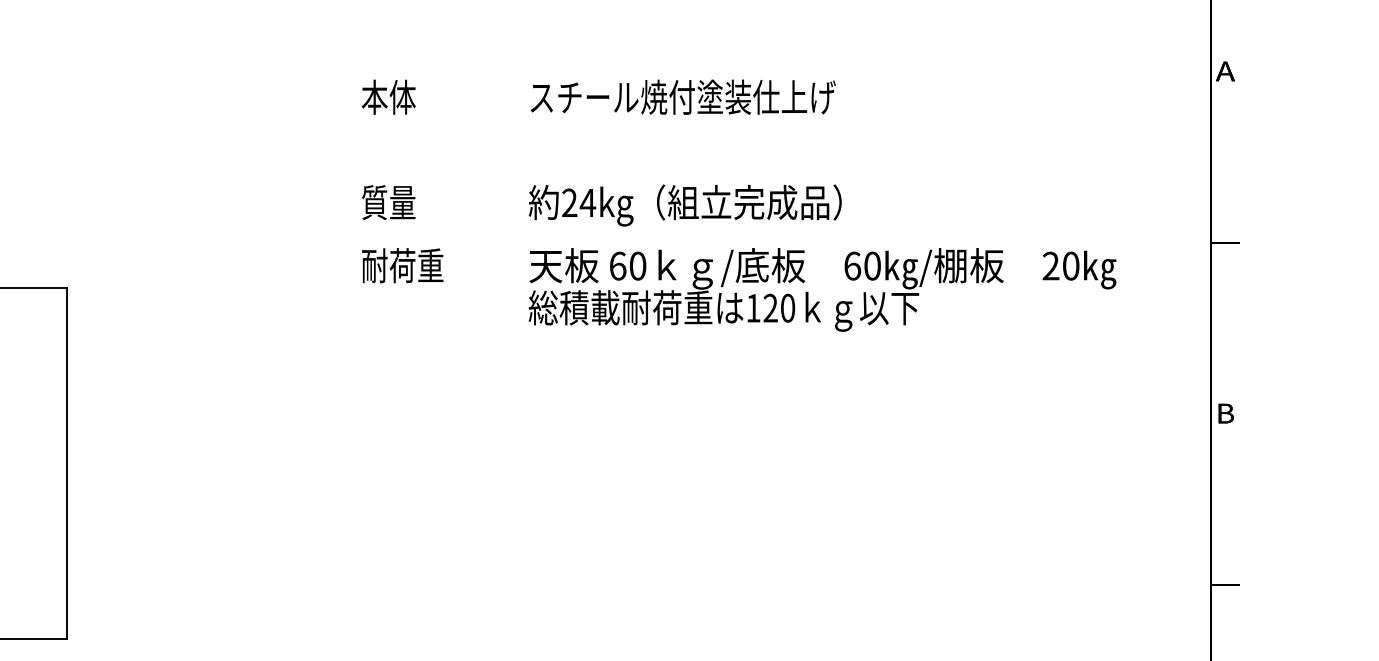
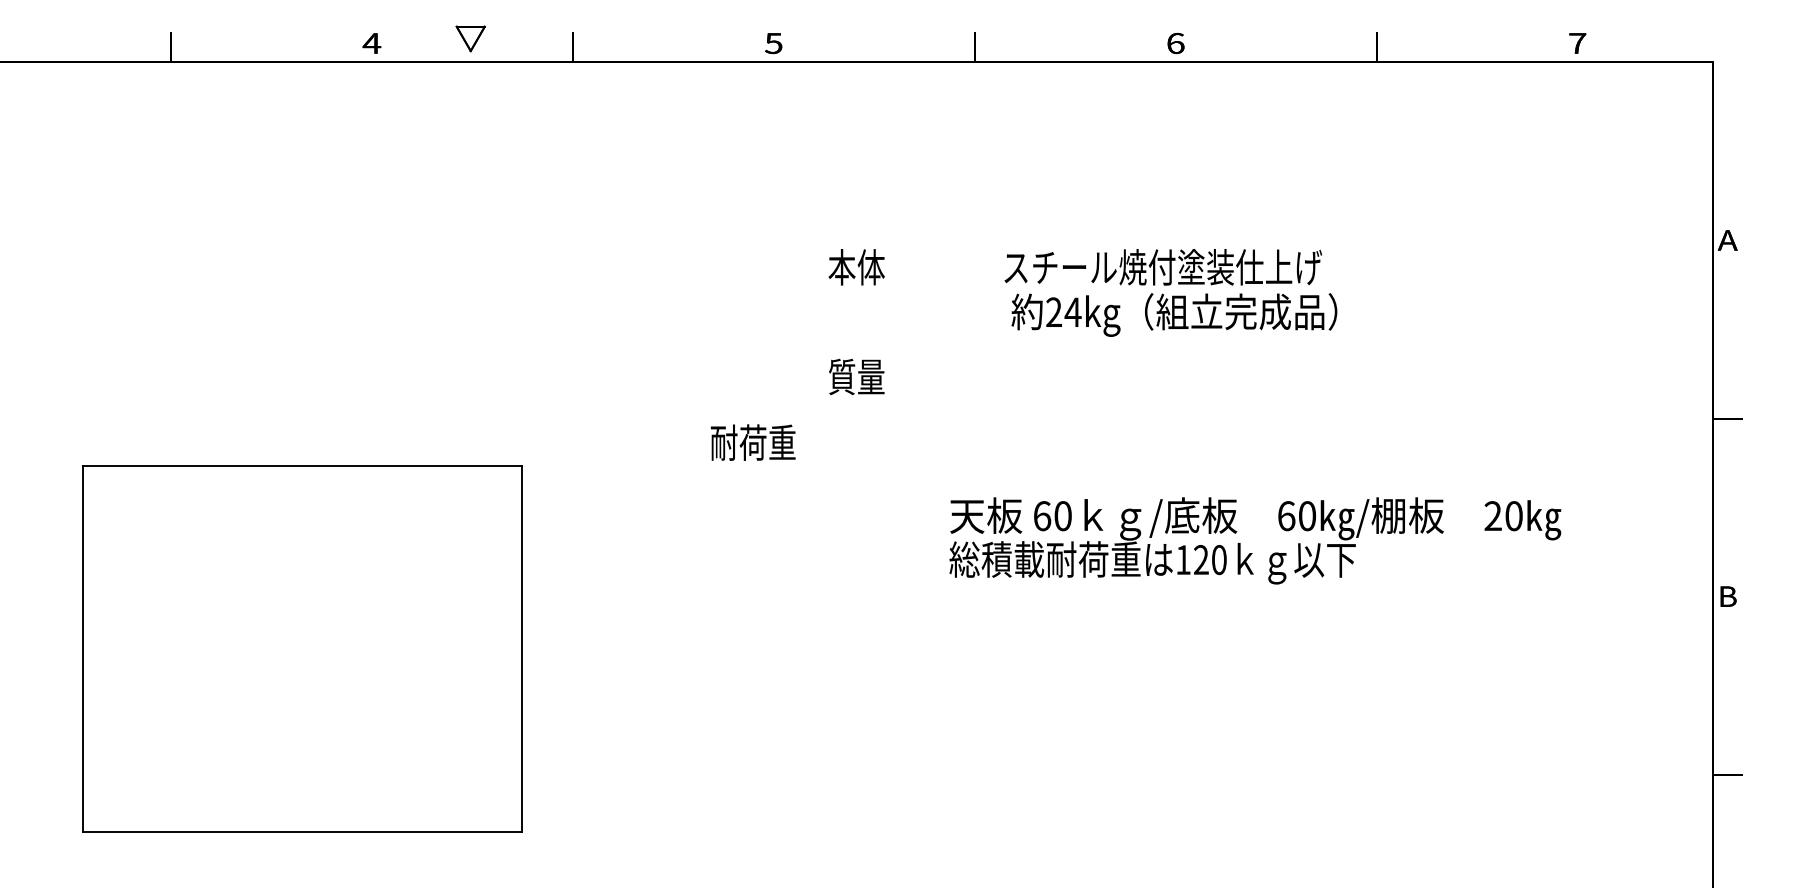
text: (685, 205) -> (1174, 314), moved
text: (402, 265) -> (753, 442), moved
text: (822, 289) -> (1255, 540), moved

